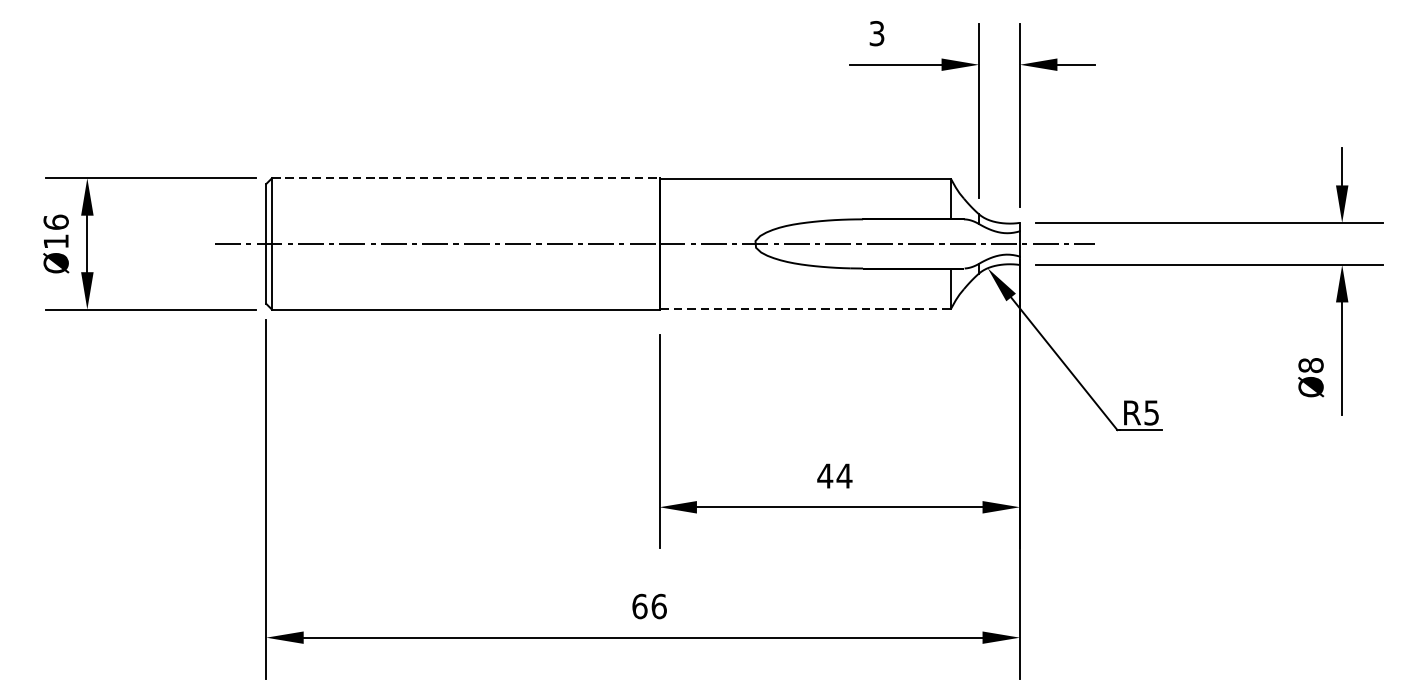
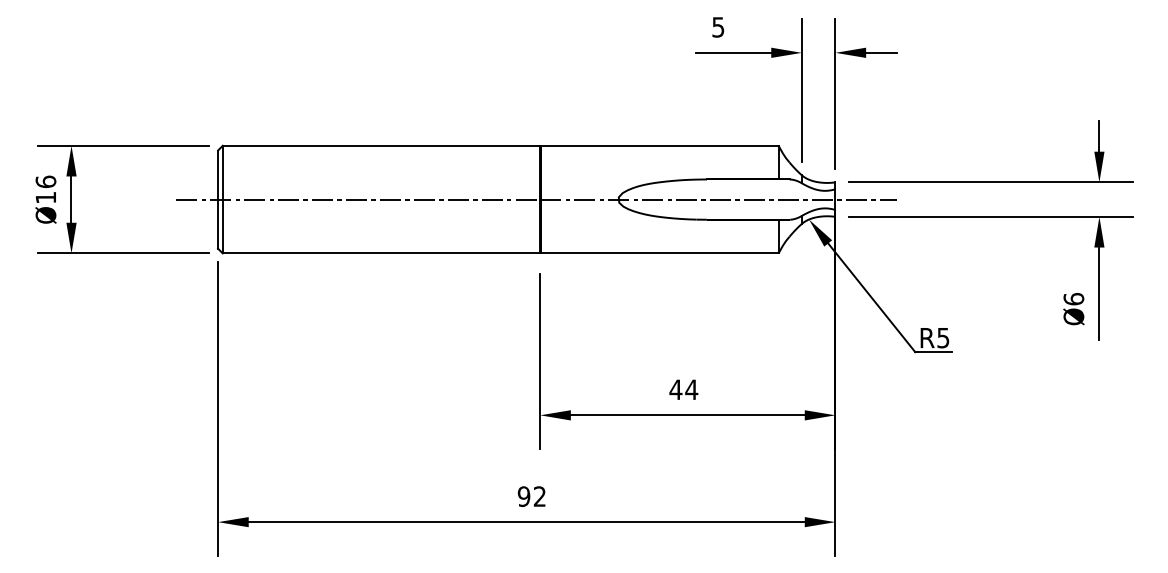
text: (877, 32) -> (718, 26), 3 -> 5
line: (465, 177) -> (381, 145), dashed -> solid
line: (805, 309) -> (659, 253), dashed -> solid
text: (1310, 364) -> (1073, 298), Ø8 -> Ø6
text: (648, 606) -> (531, 496), 66 -> 92

